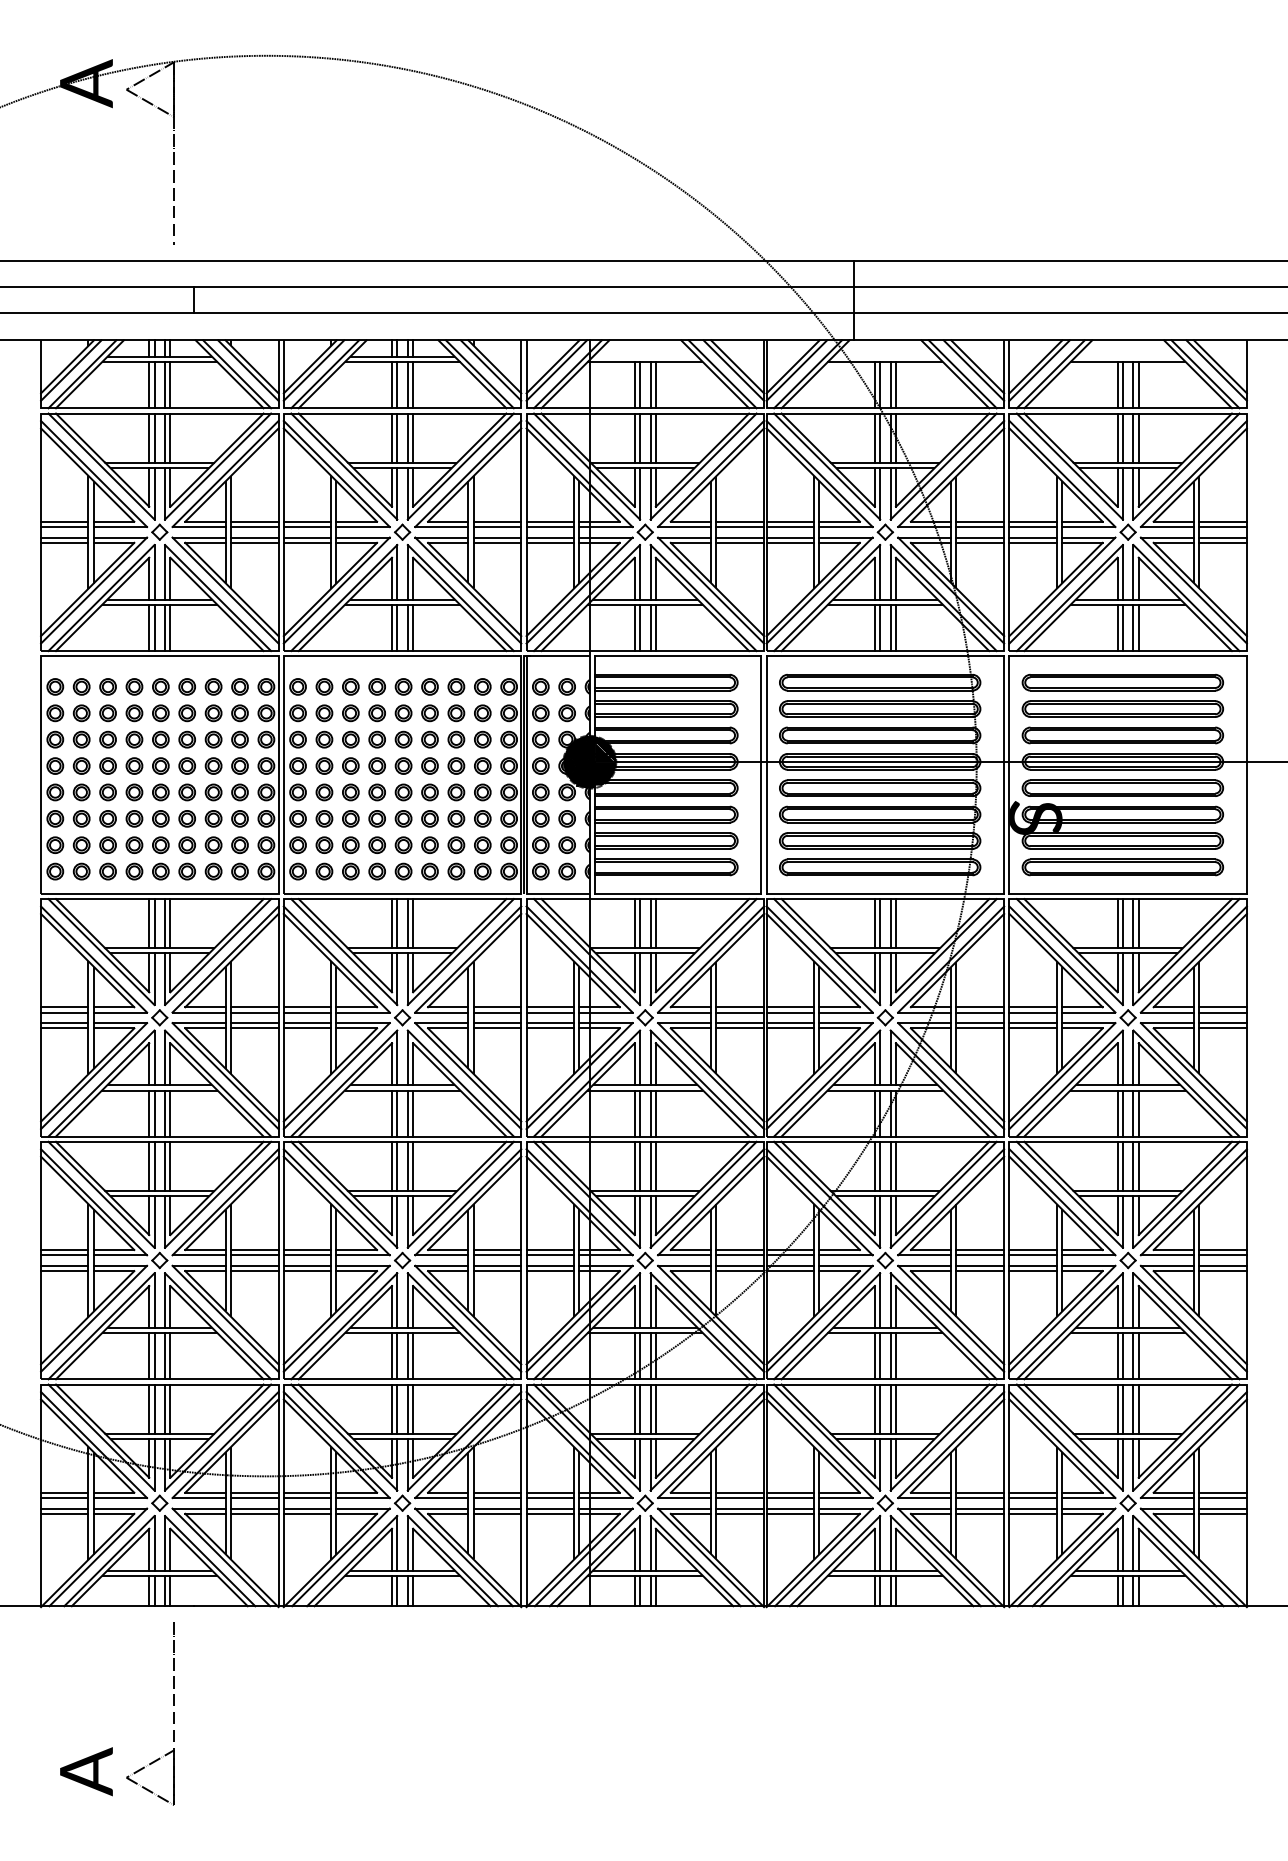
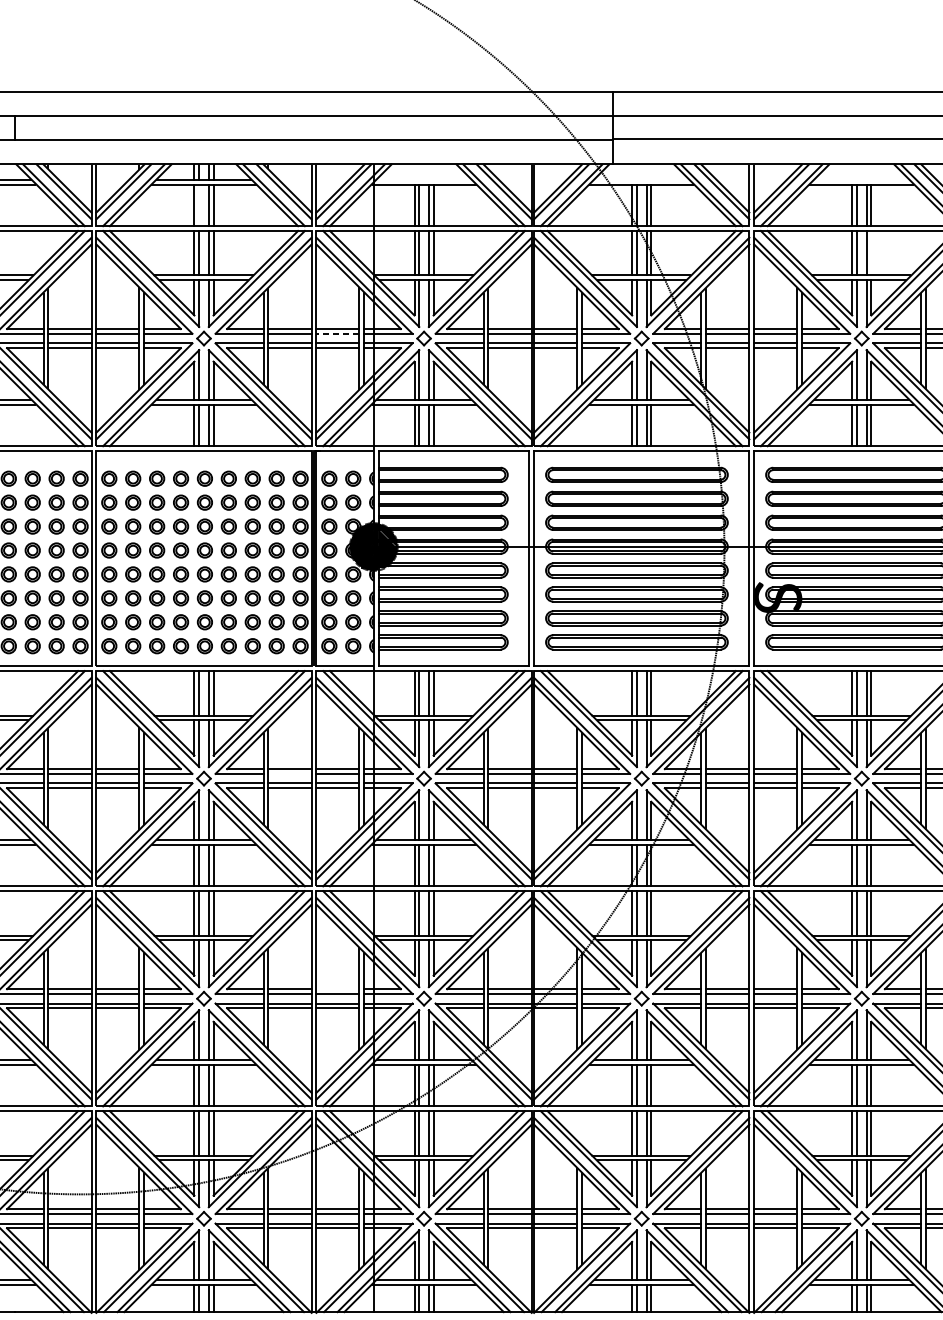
line: (397, 385) -> (199, 205), removed
line: (1138, 437) -> (871, 252), removed
line: (550, 527) -> (338, 334), solid -> dashed
line: (497, 1012) -> (290, 773), removed
line: (549, 1250) -> (337, 989), removed

